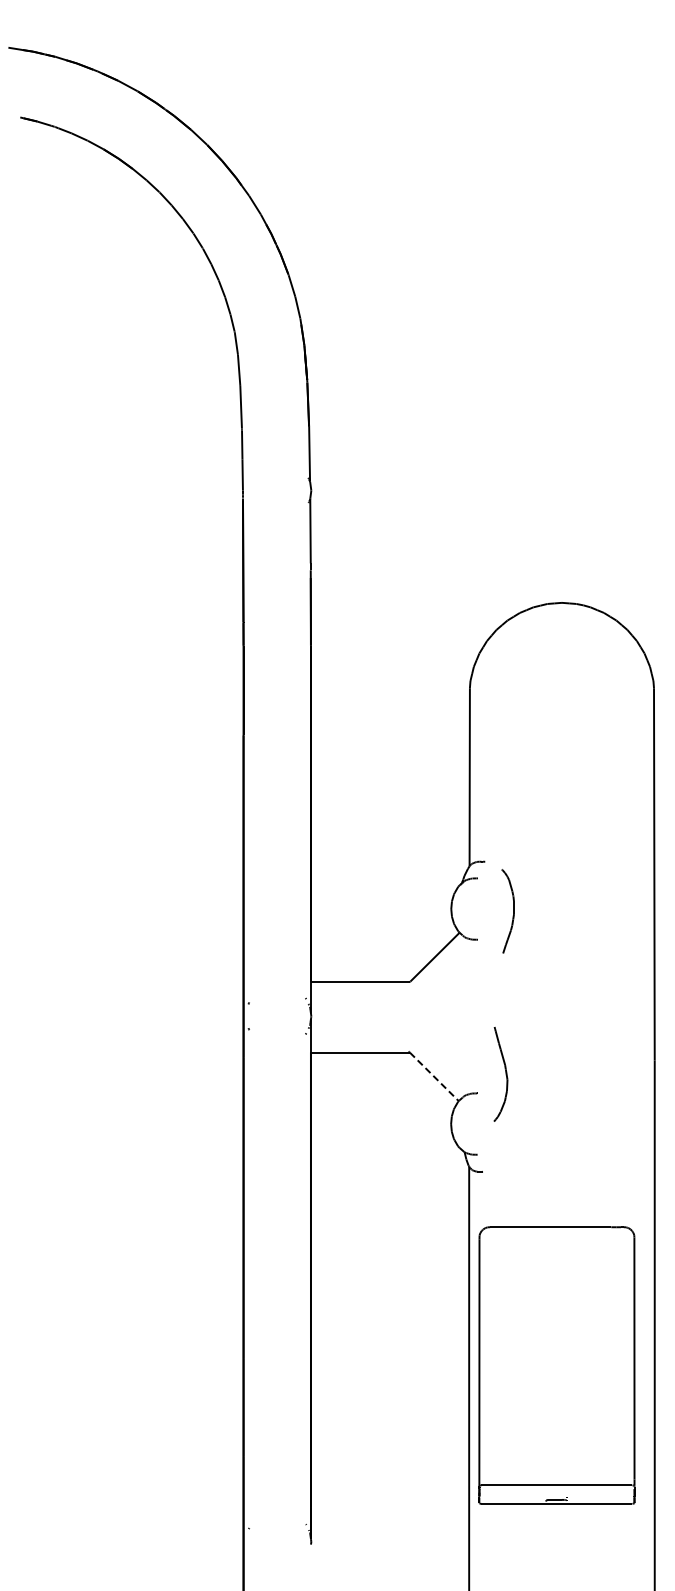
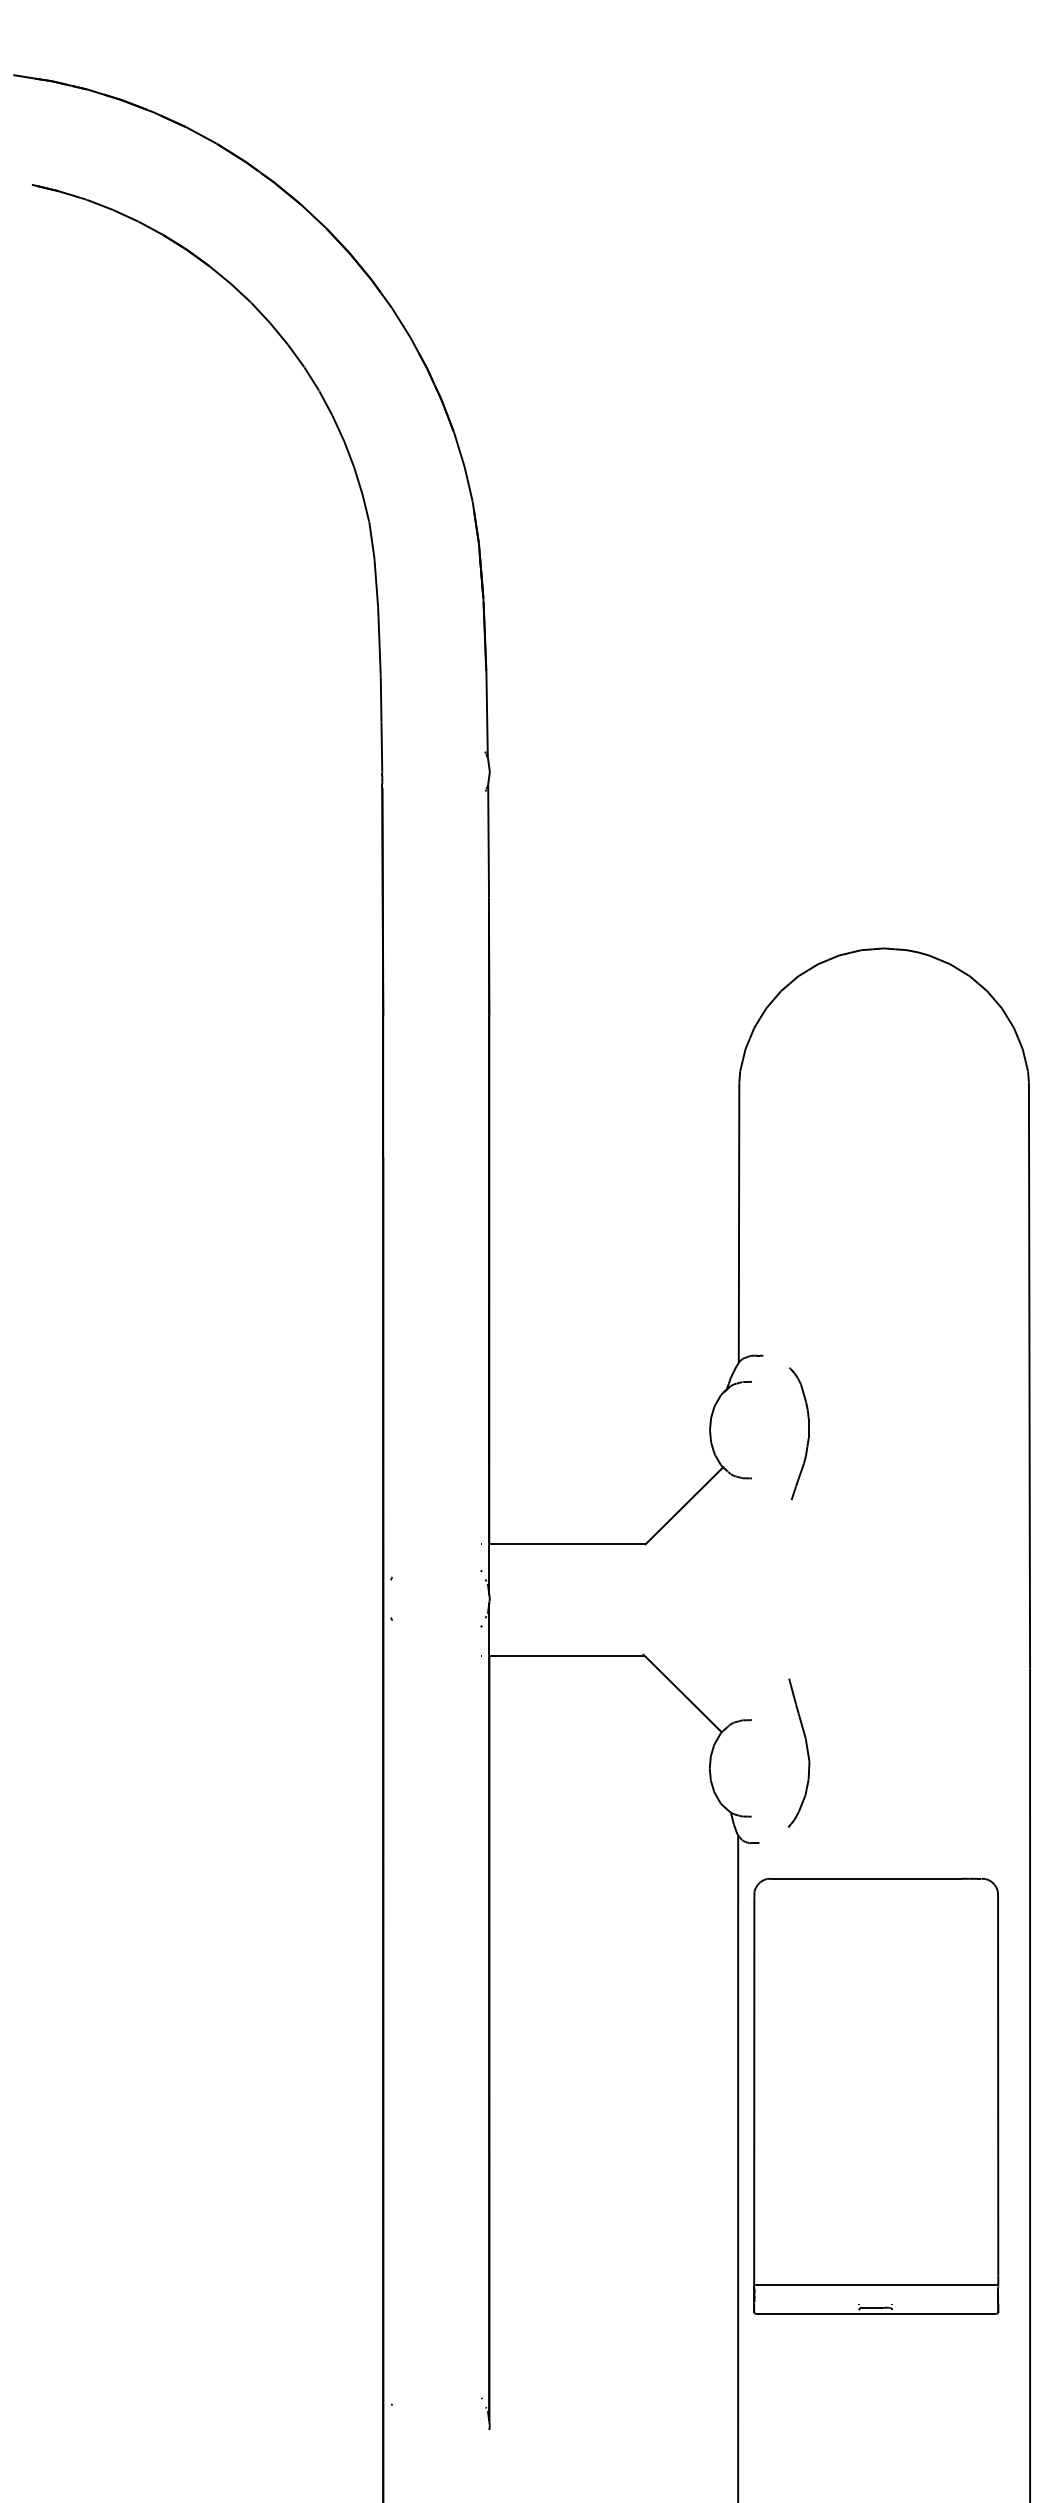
part: (500, 1074) -> (798, 1753), moved
line: (434, 1077) -> (683, 1695), dashed -> solid
part: (556, 1365) -> (875, 2096), moved

